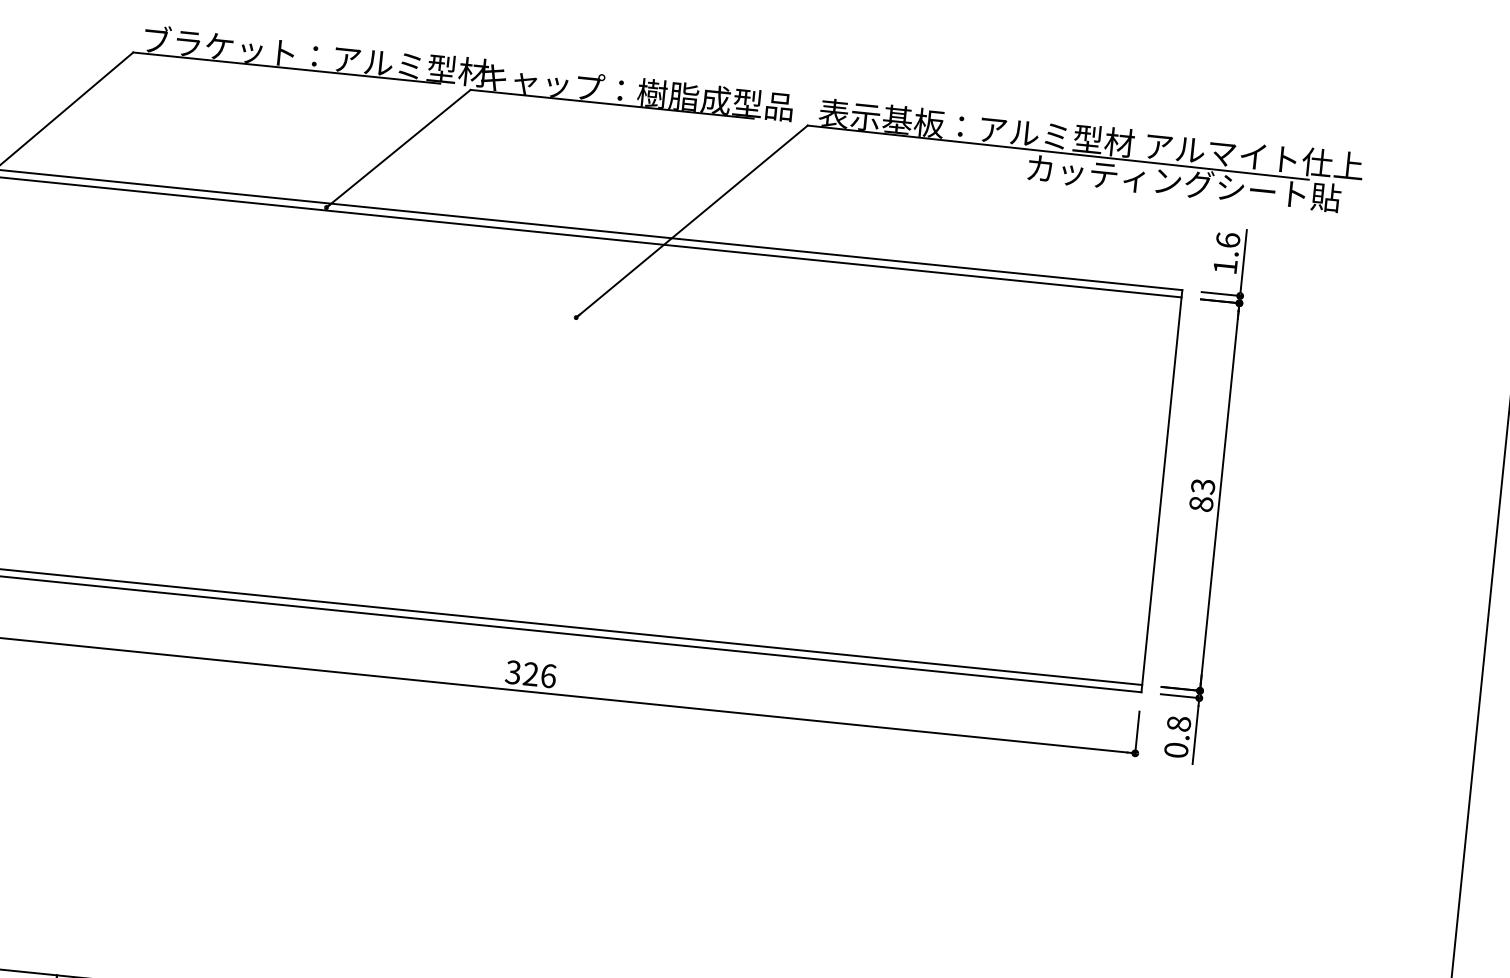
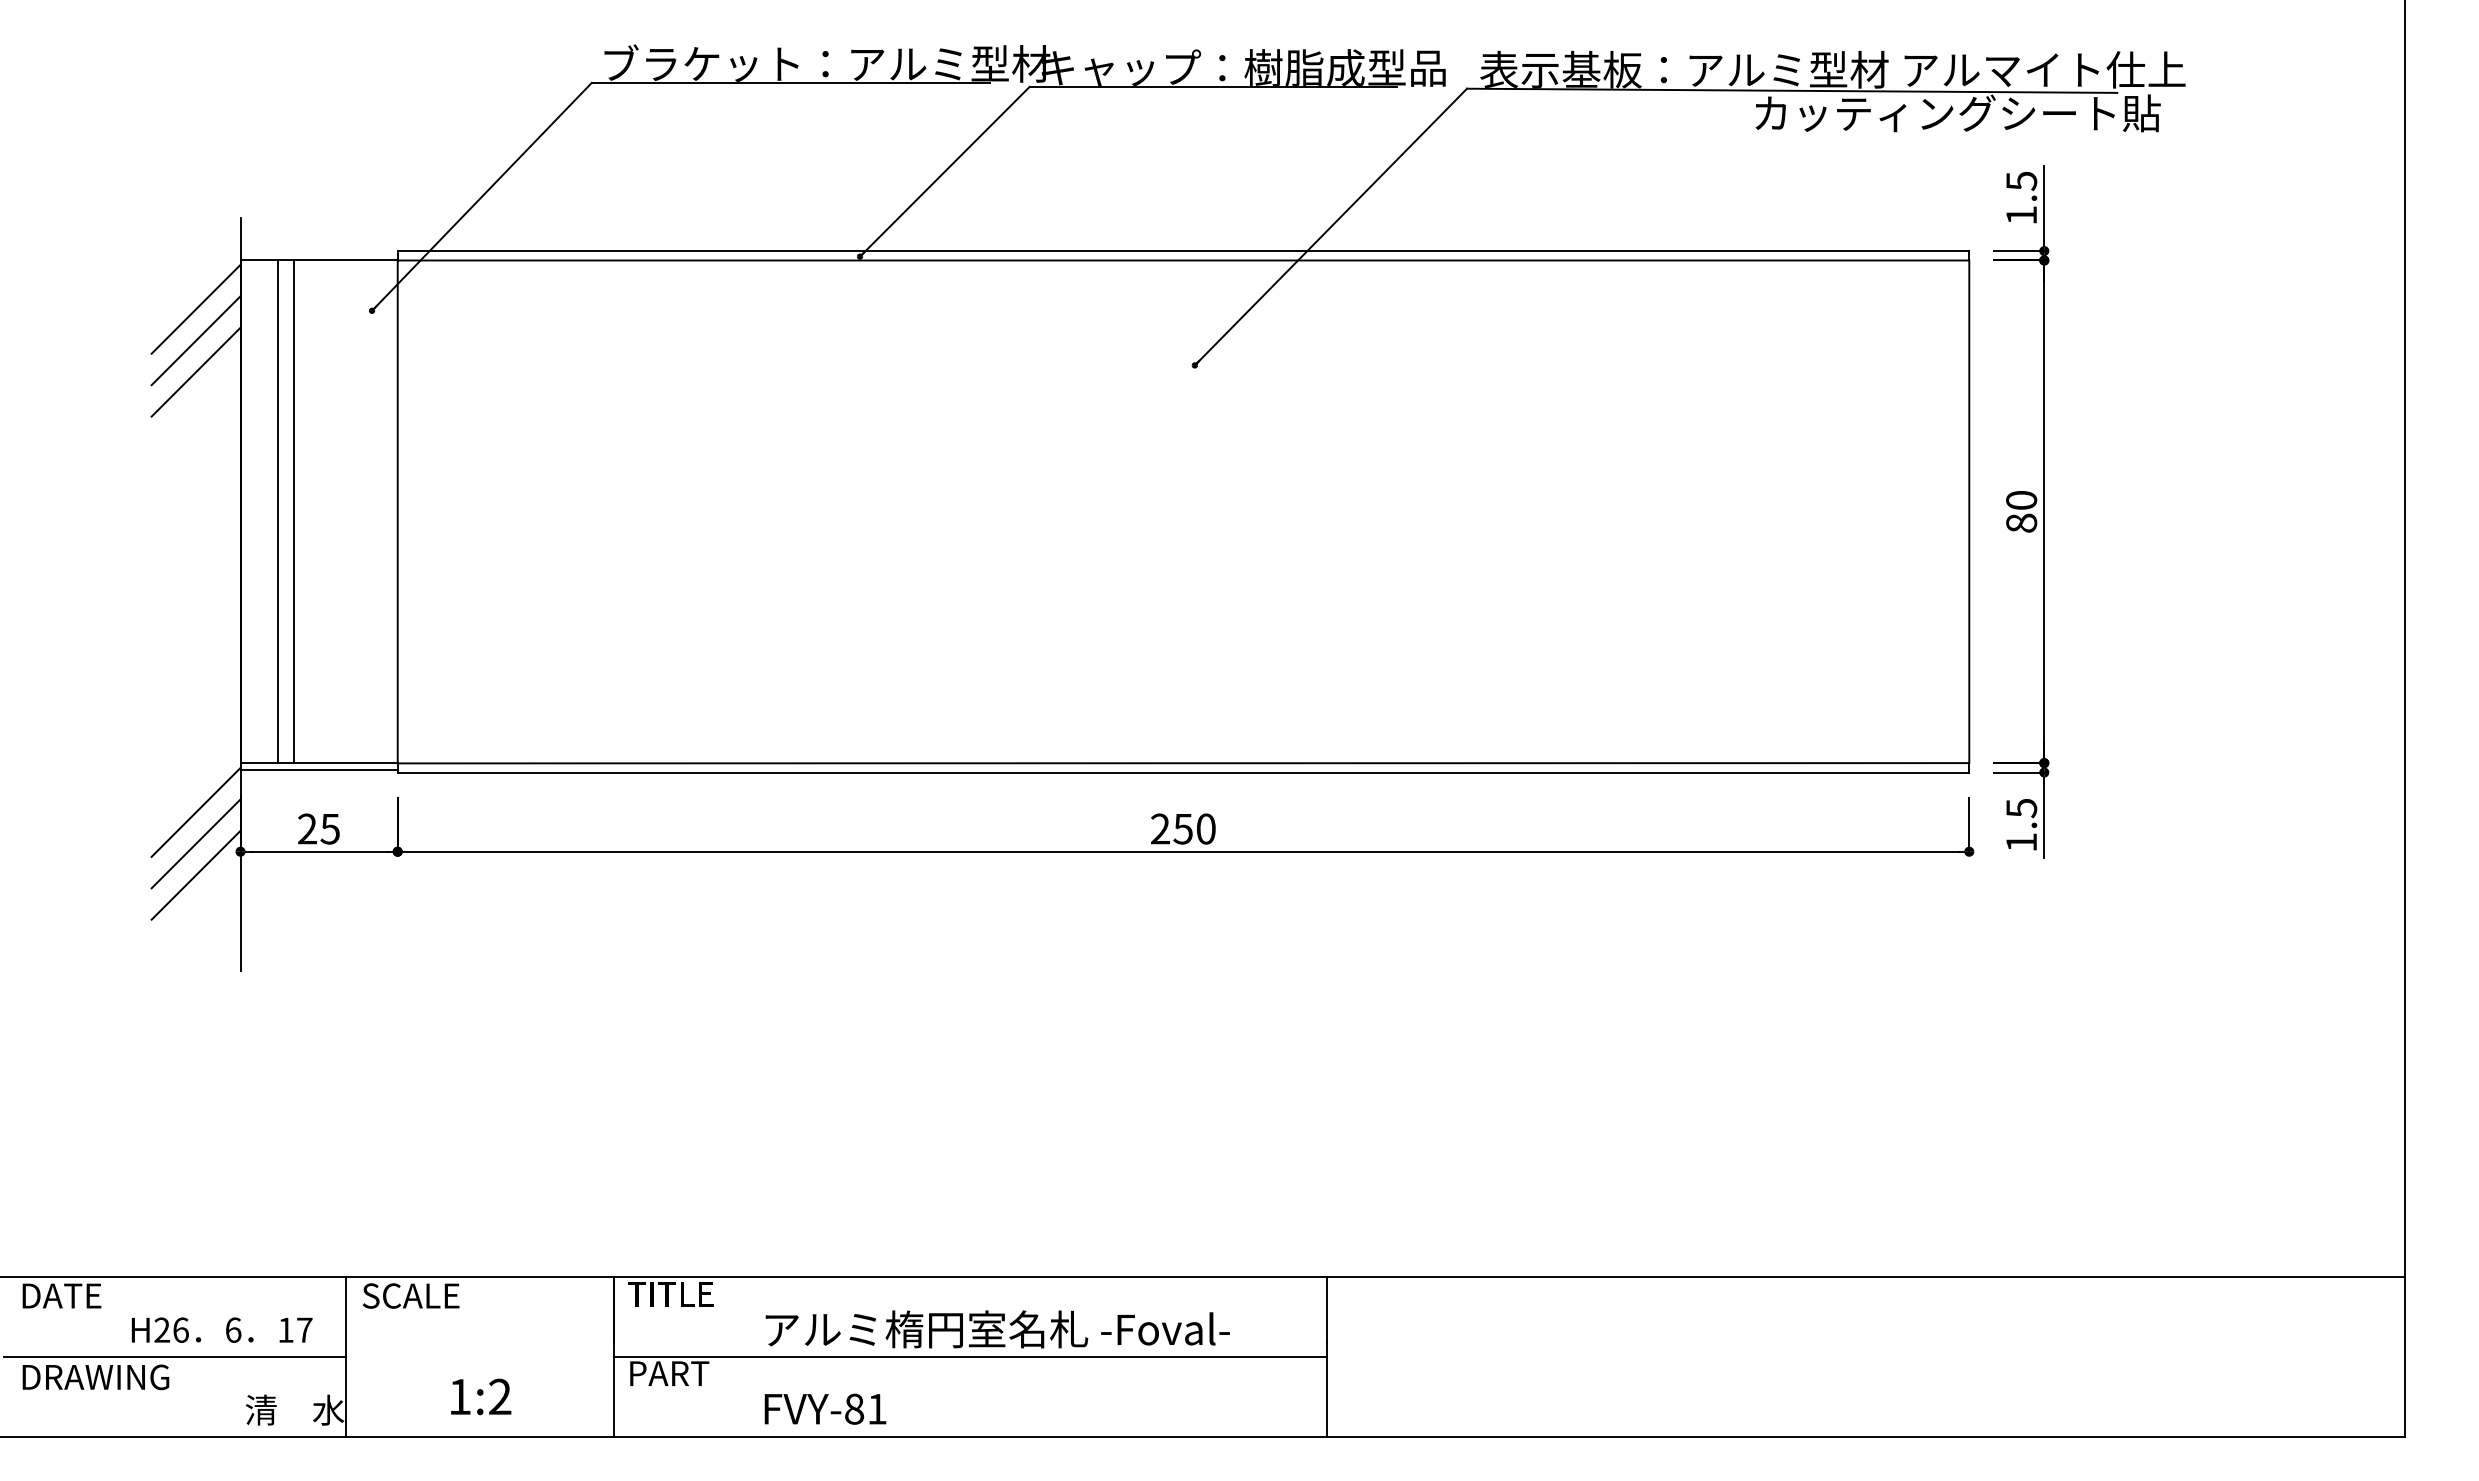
text: (1228, 240) -> (2021, 181), 1.6 -> 1.5
text: (1203, 486) -> (2021, 500), 83 -> 80
text: (530, 673) -> (1182, 828), 326 -> 250
text: (1177, 736) -> (2021, 824), 0.8 -> 1.5

